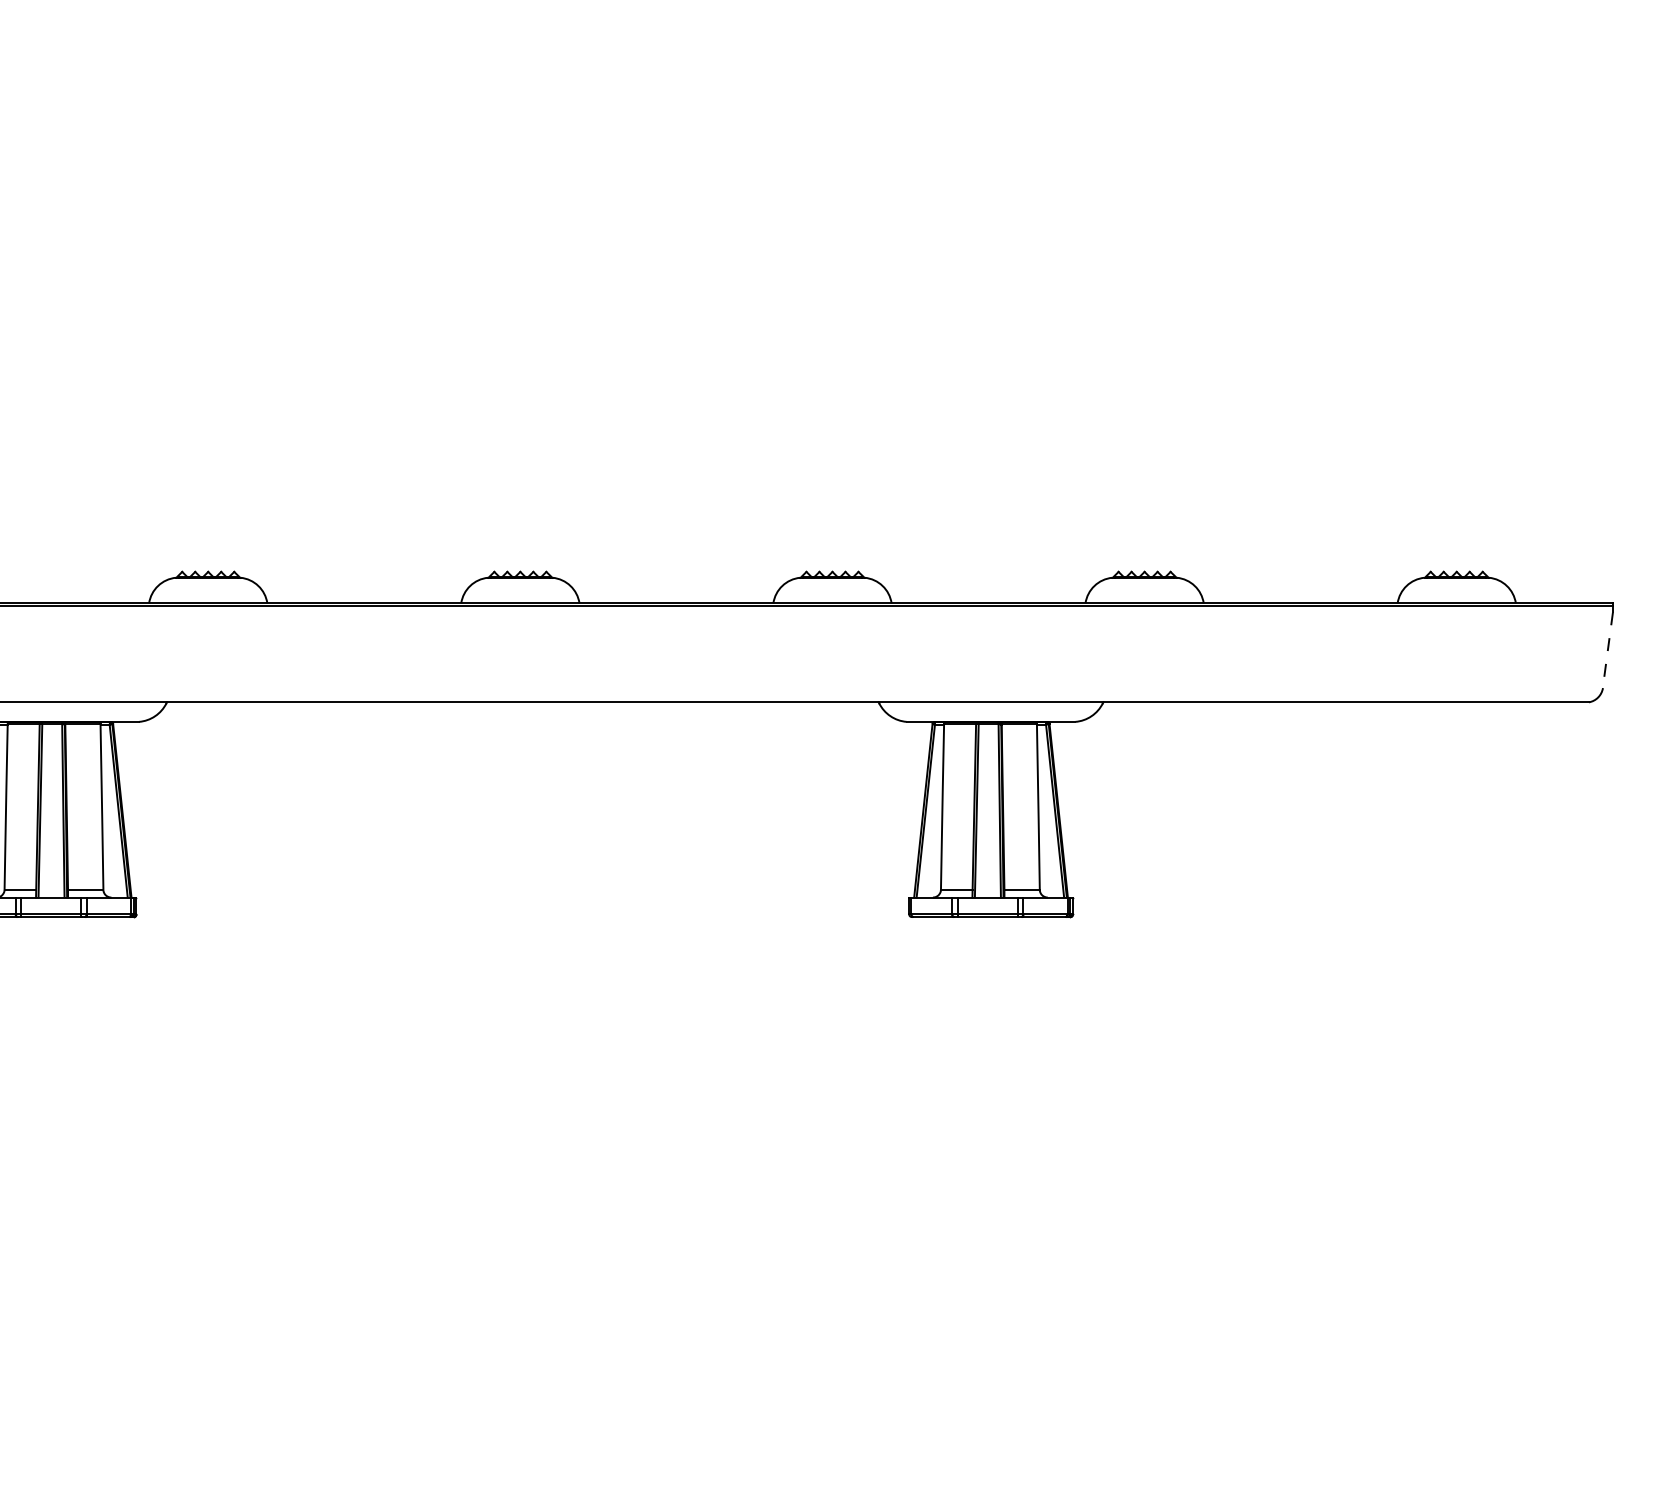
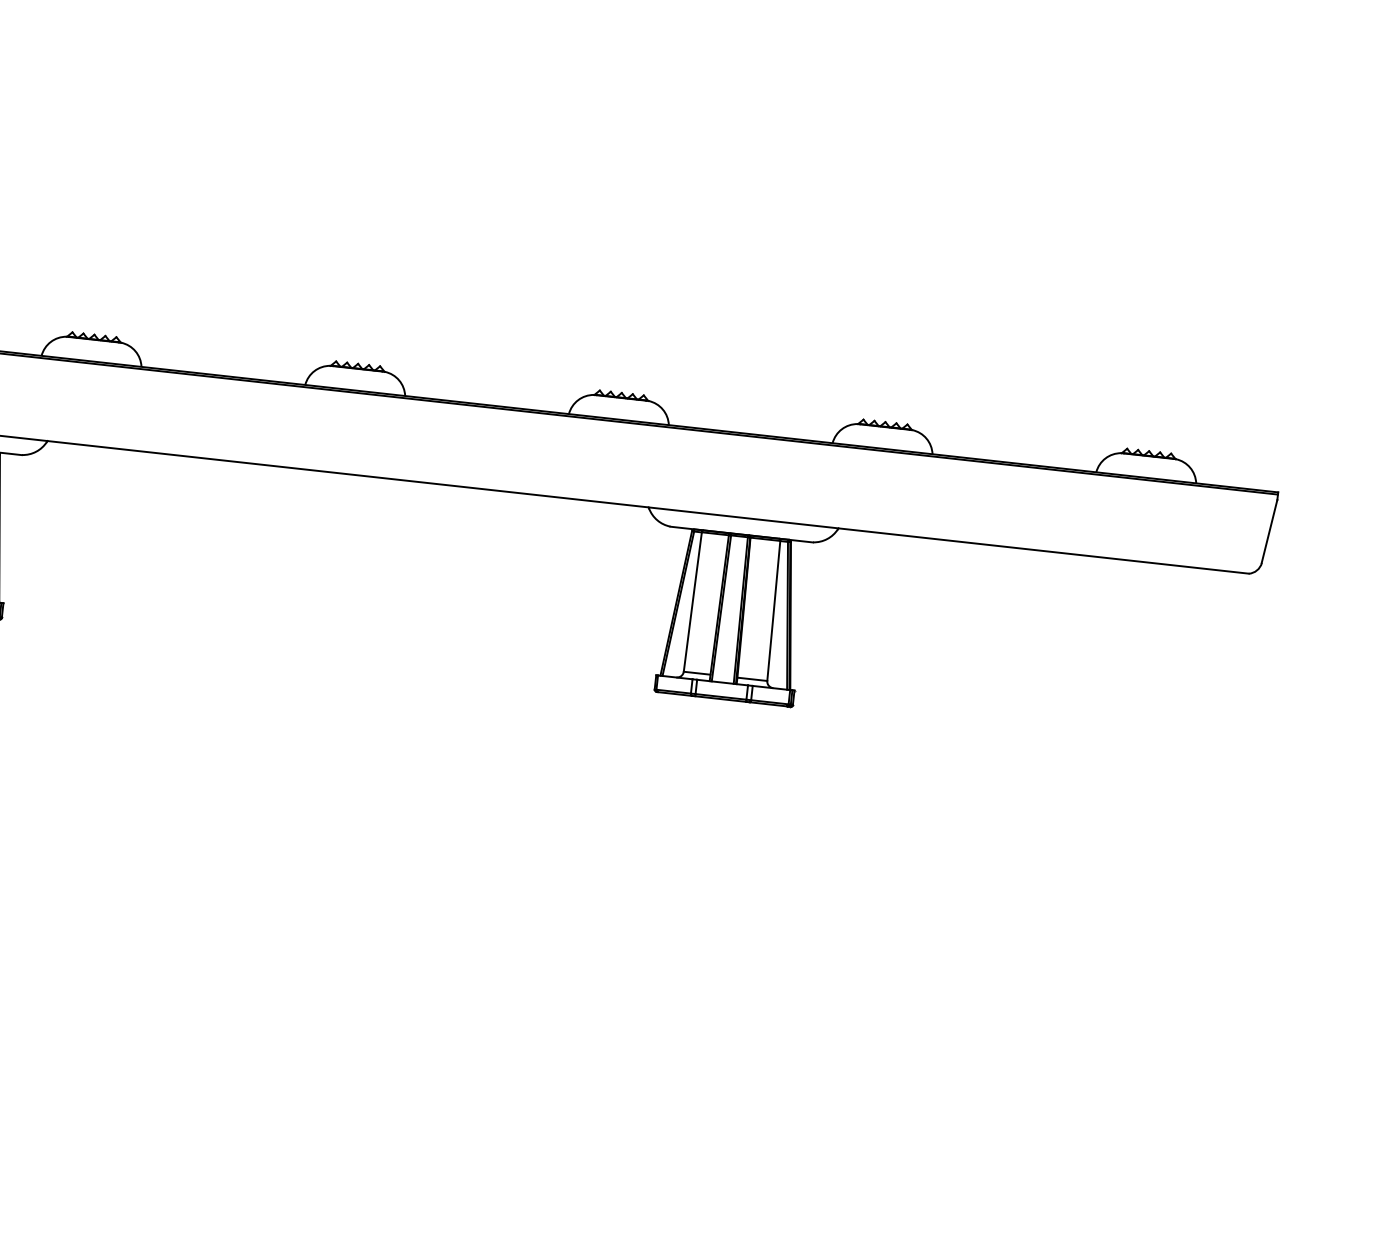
line: (1607, 650) -> (1269, 531), dashed -> solid

